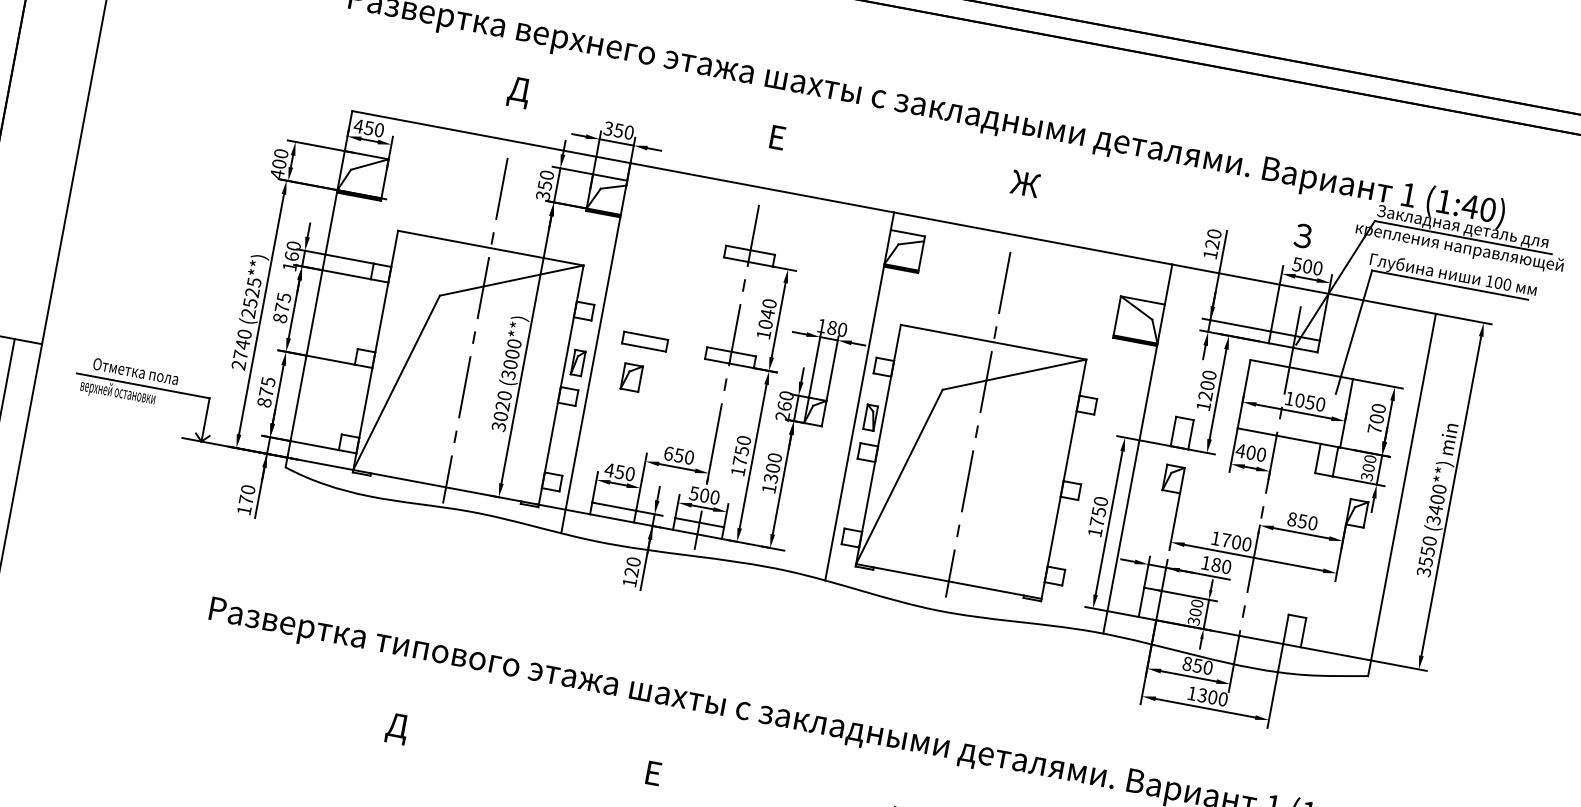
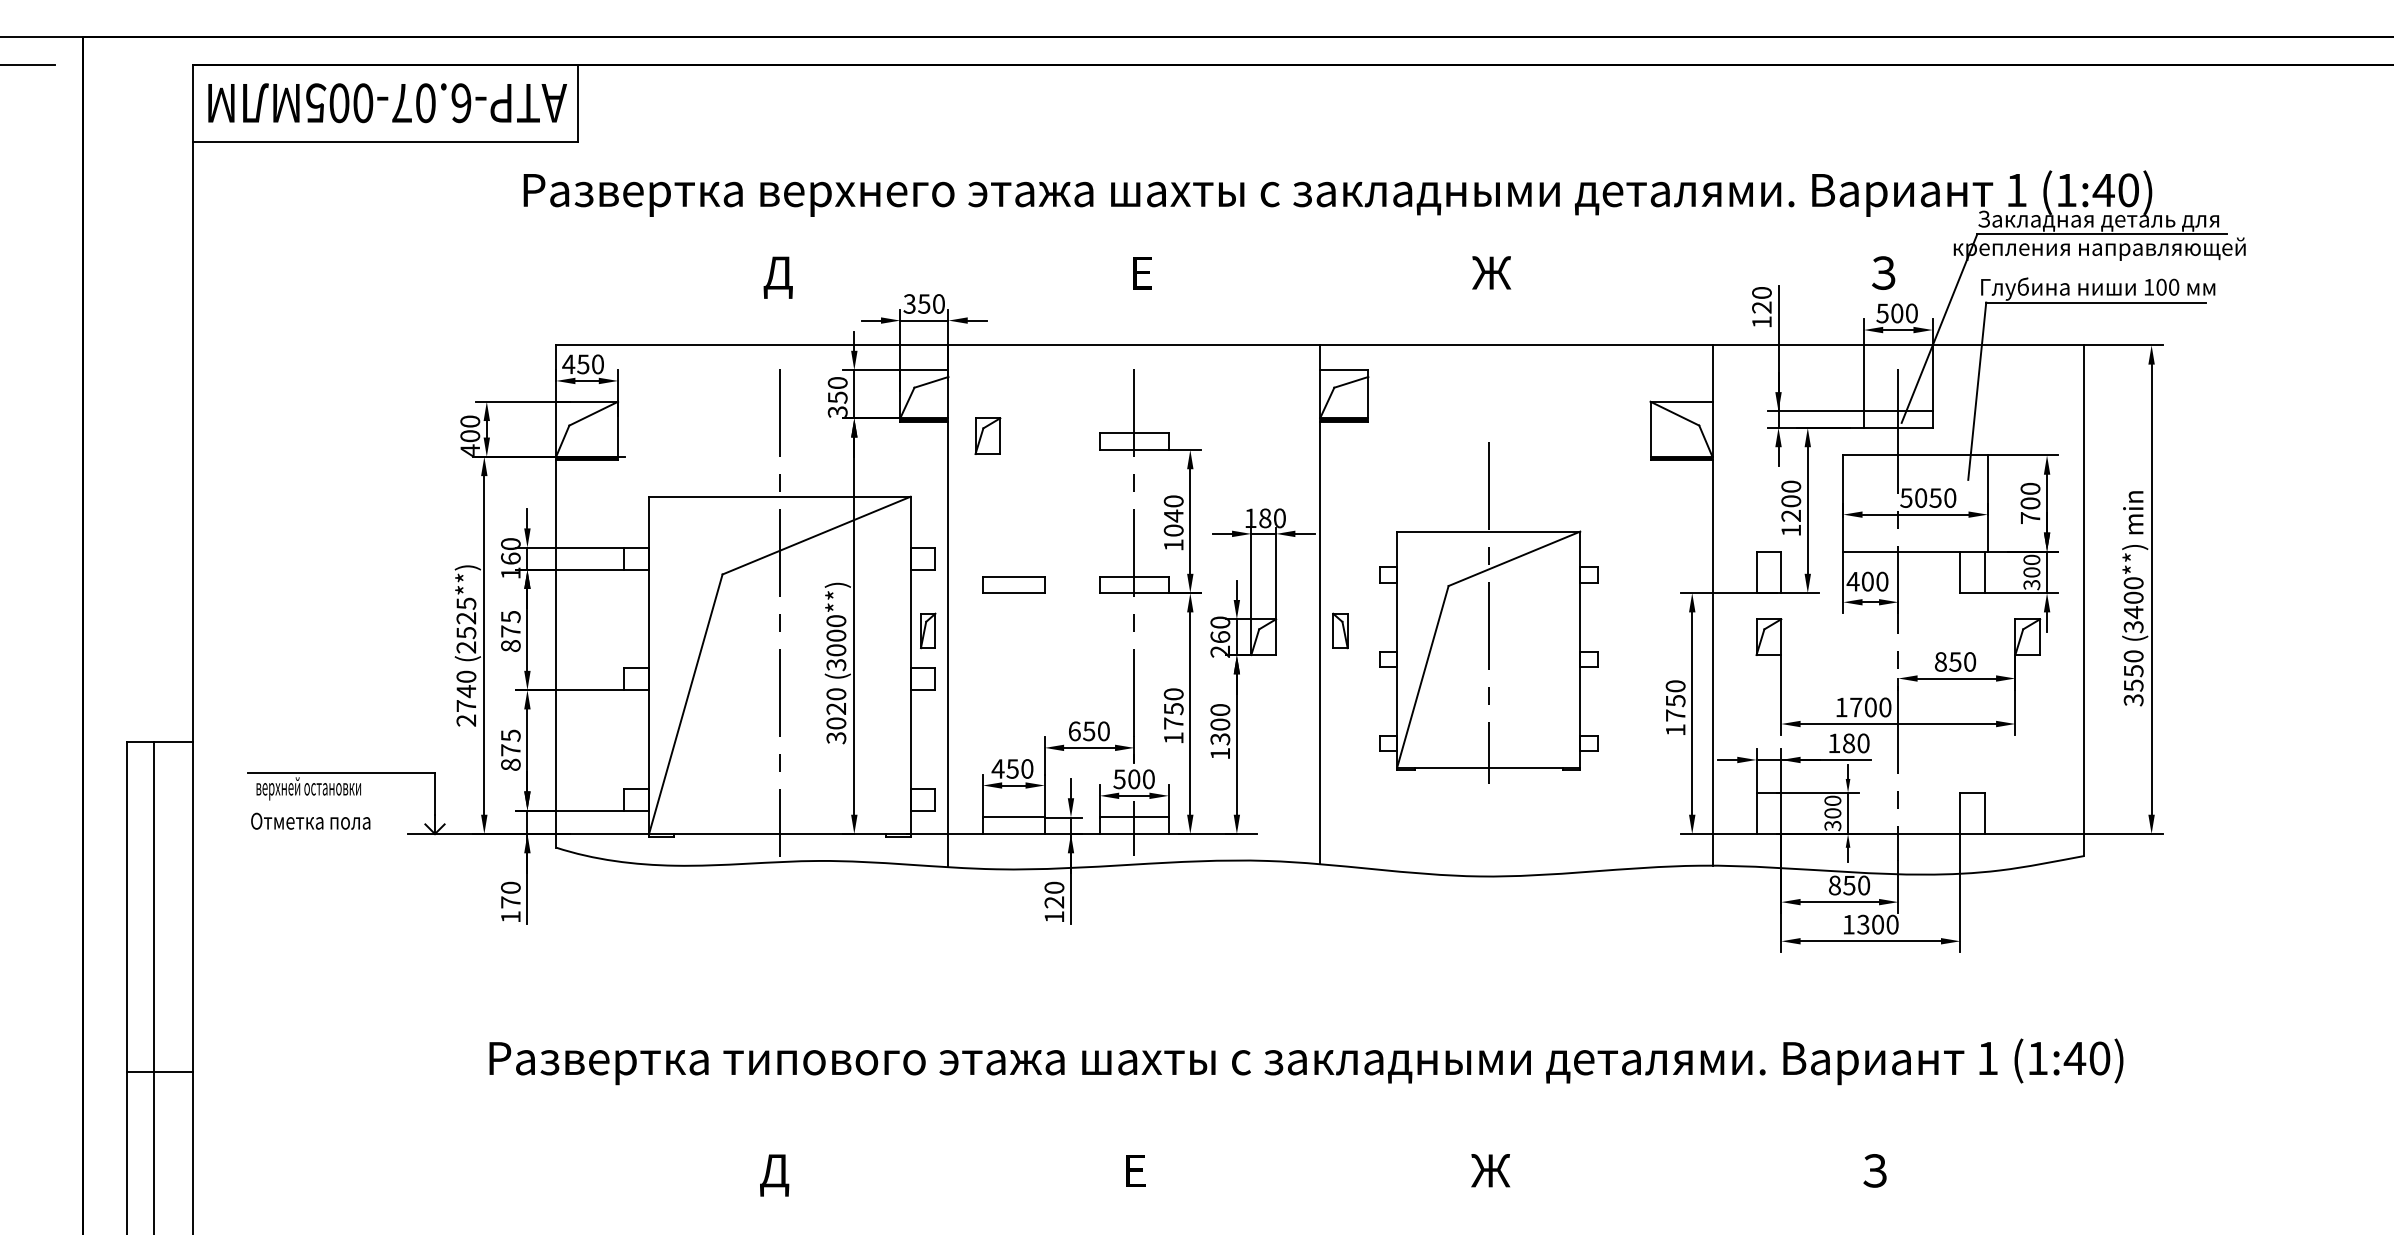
text: (135, 370) -> (310, 820), moved
part: (631, 377) -> (987, 435), moved
text: (1289, 398) -> (1906, 497), 1050 -> 5050
part: (978, 424) -> (1488, 612), size x0.7

